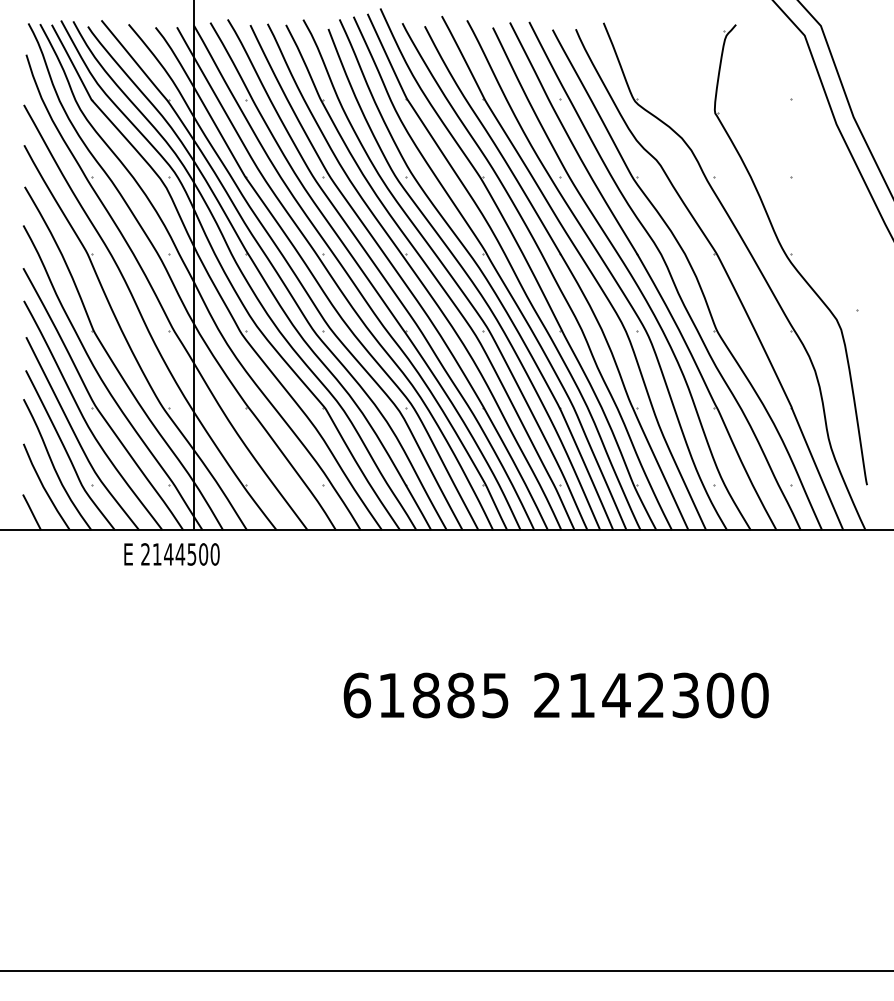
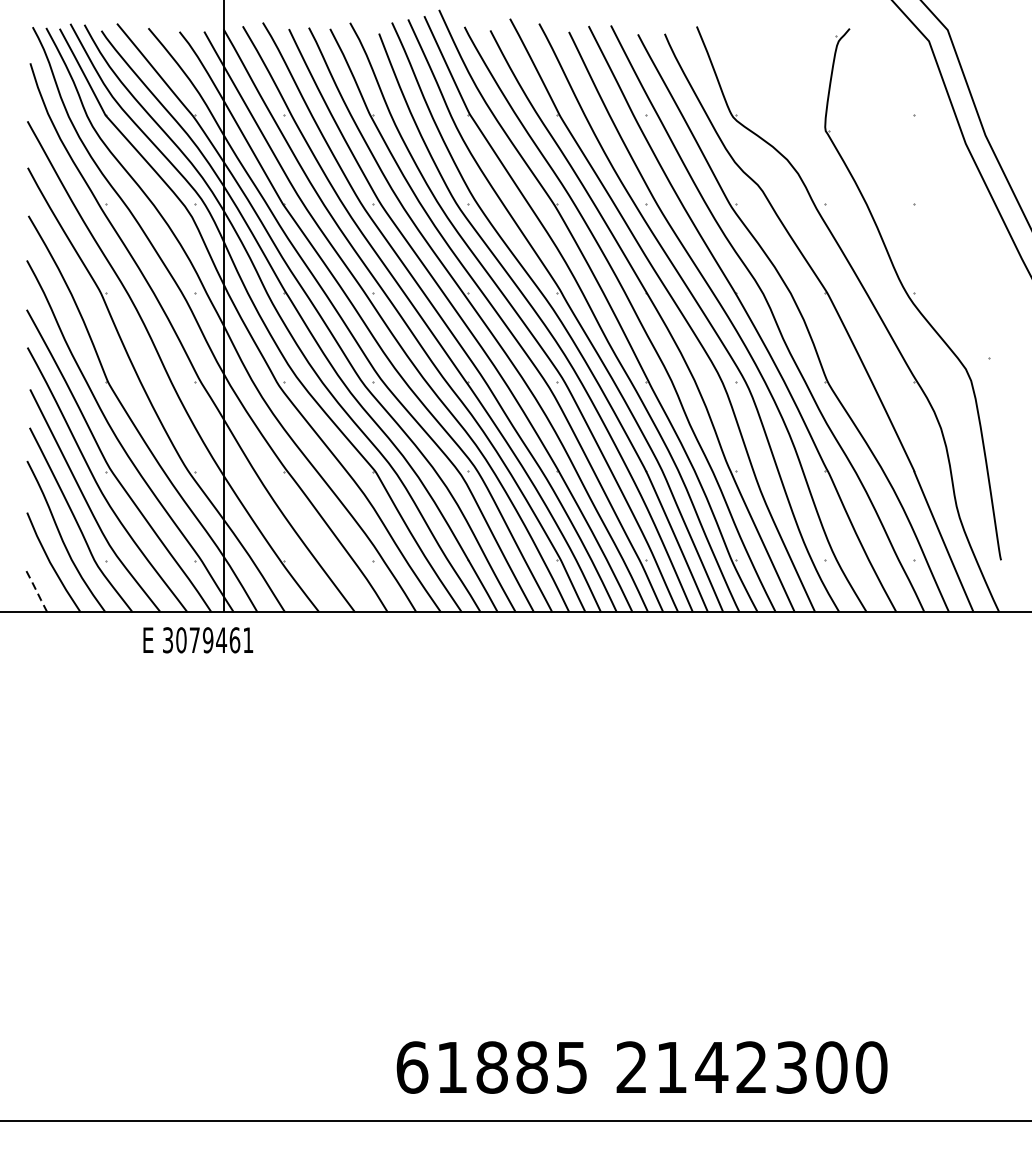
line: (32, 512) -> (37, 591), solid -> dashed
text: (180, 554) -> (208, 640), 2144500 -> 3079461
text: (555, 695) -> (641, 1067), moved

